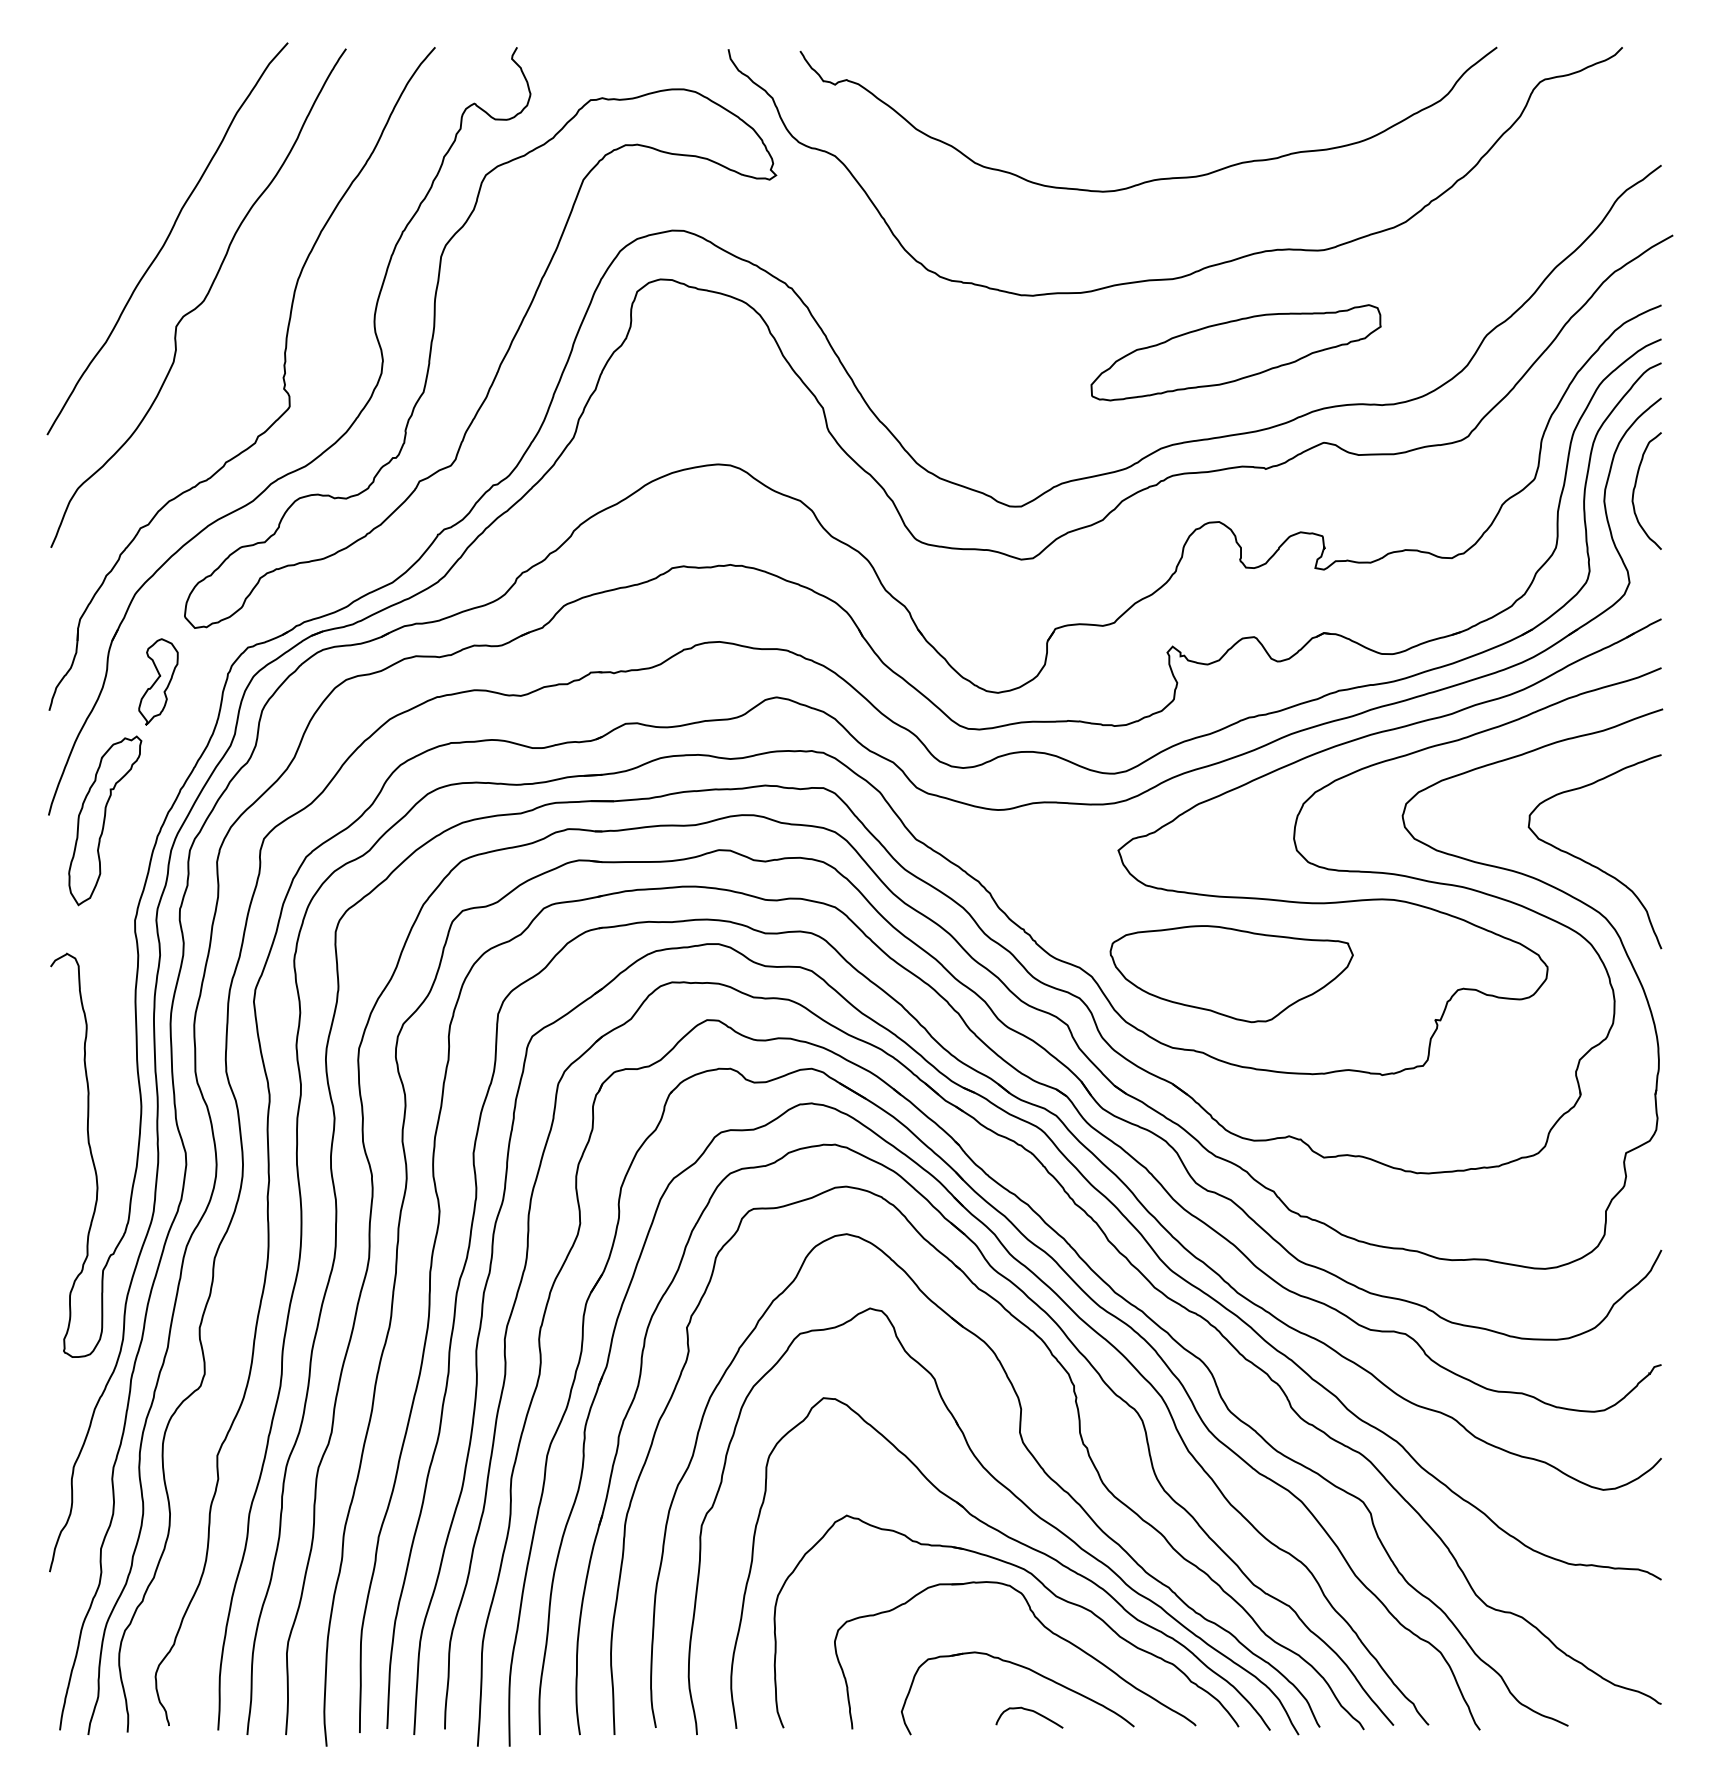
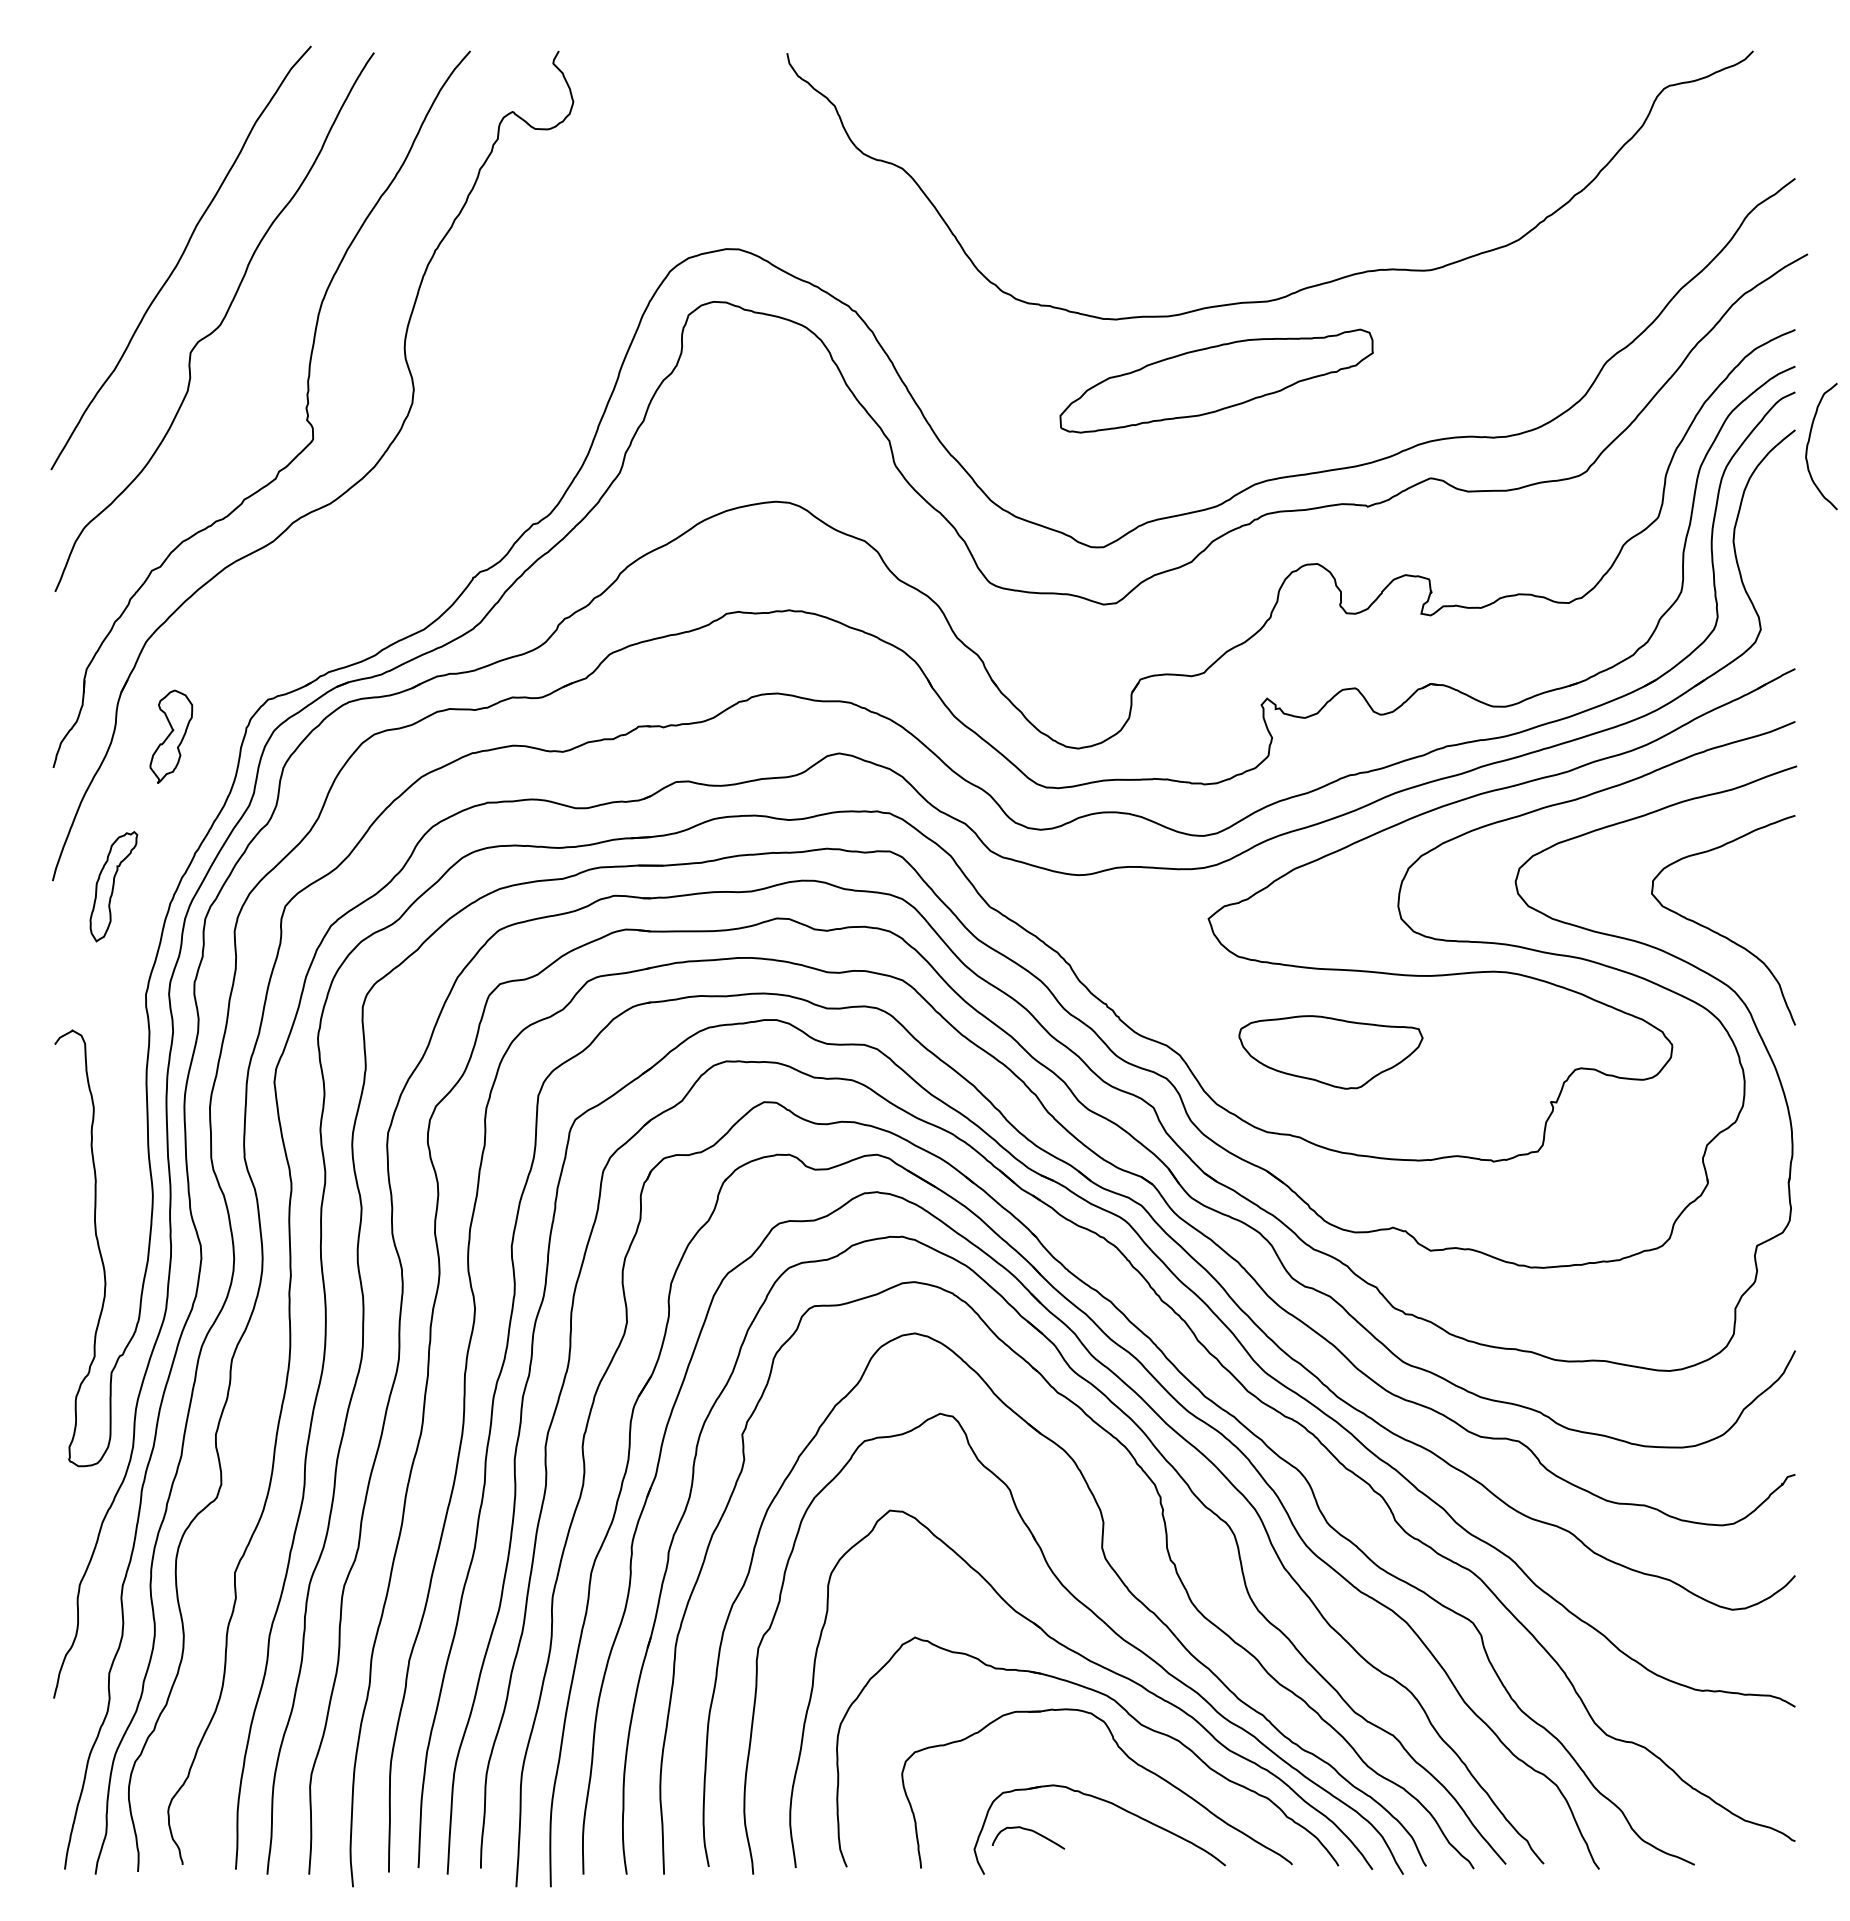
curve: (1160, 178) -> (1253, 192), removed
part: (1235, 352) -> (1216, 380), moved
part: (480, 358) -> (519, 387), removed
curve: (1635, 487) -> (1809, 442), moved
part: (104, 820) -> (113, 886), size x0.6
part: (1231, 974) -> (1330, 1052), size x0.7
curve: (1031, 1711) -> (1030, 1831), moved

